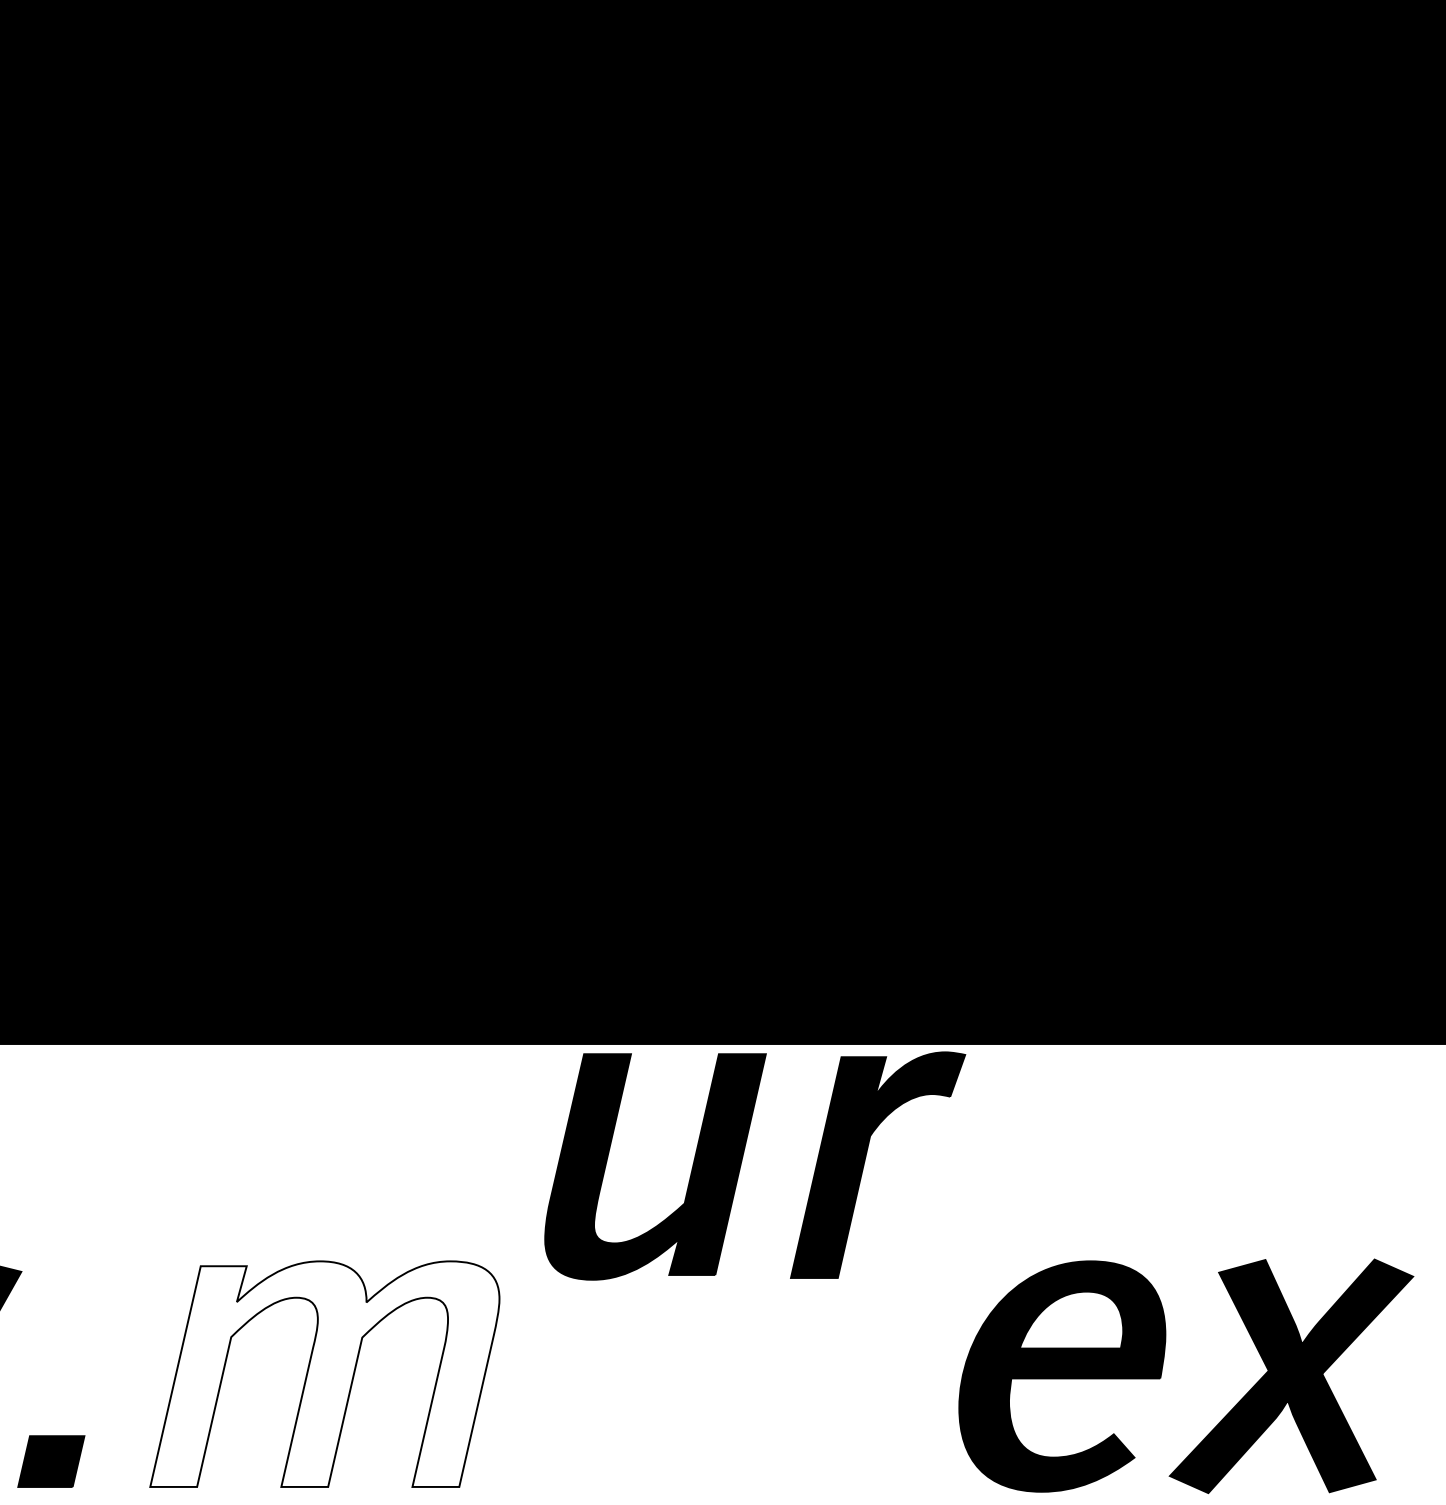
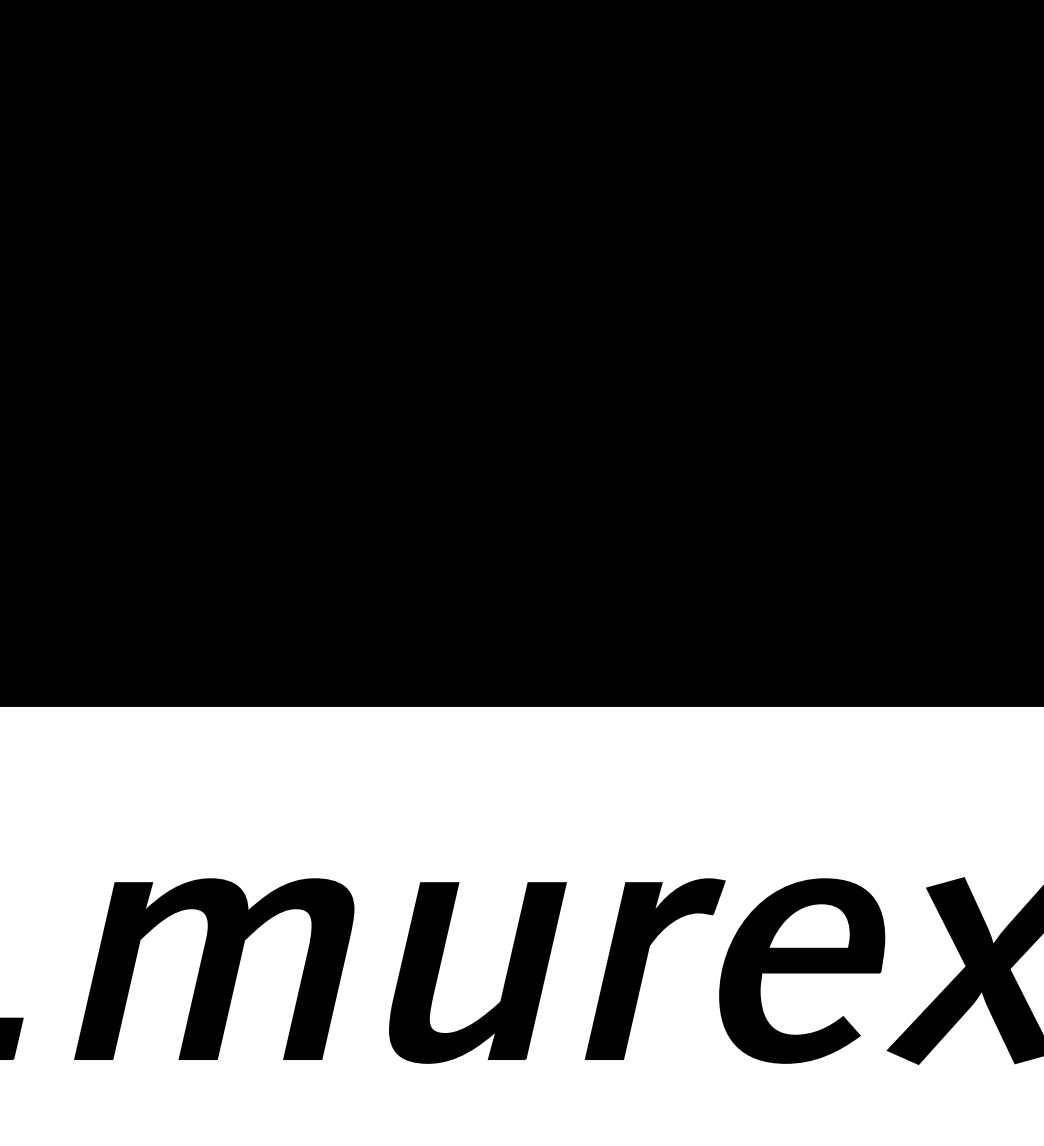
part: (865, 1161) -> (645, 966), moved
part: (690, 1173) -> (505, 978), moved
fill: (324, 1373) -> (214, 968), added

